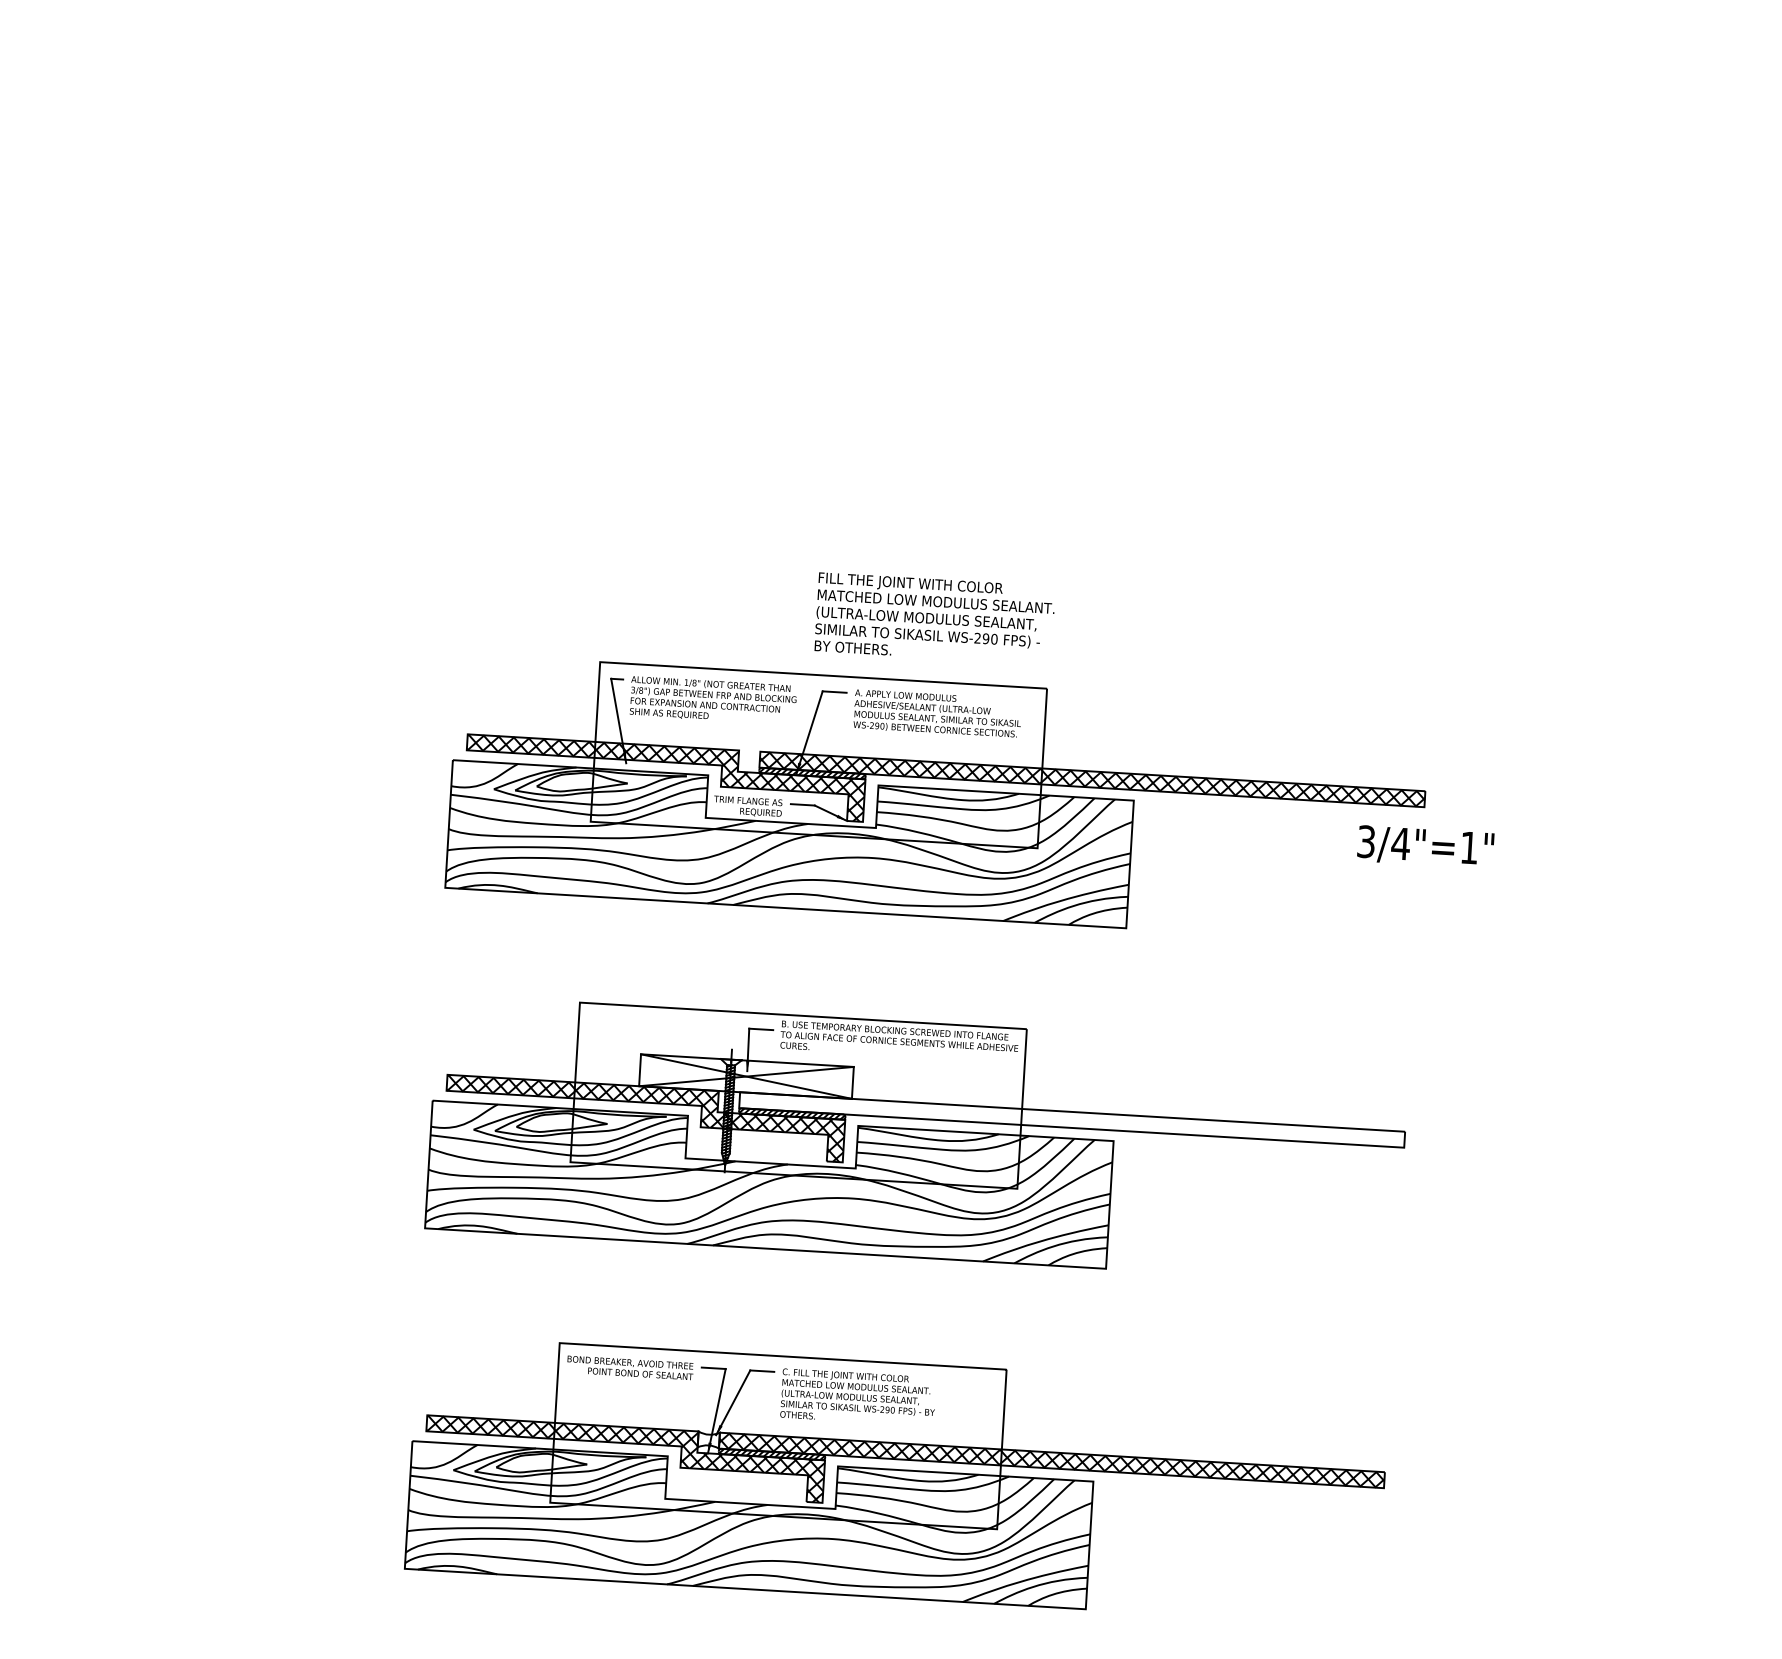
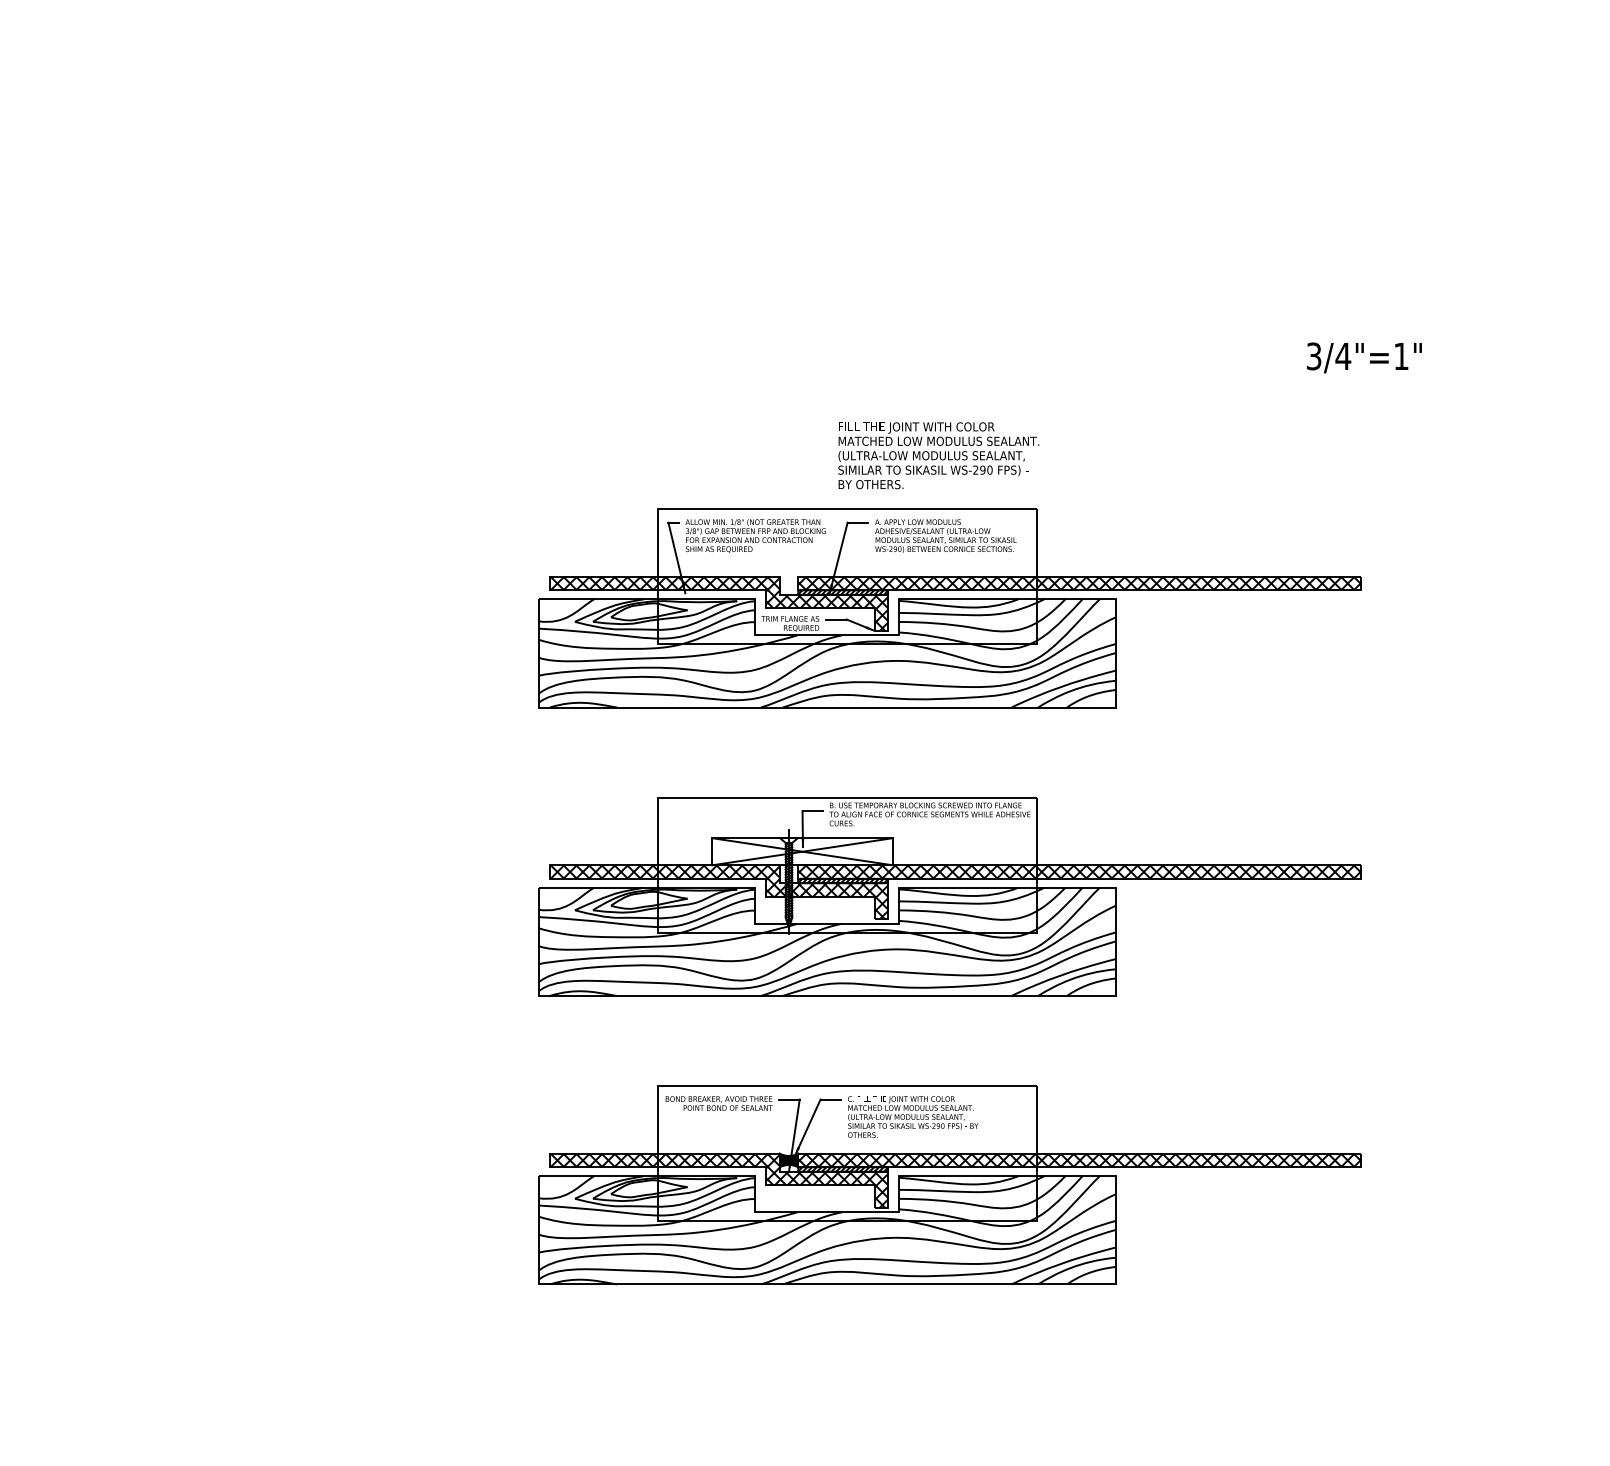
text: (1425, 846) -> (1364, 357), moved
hatch: (1071, 1119) -> (1079, 871), added
hatch: (708, 1440) -> (788, 1160), added

